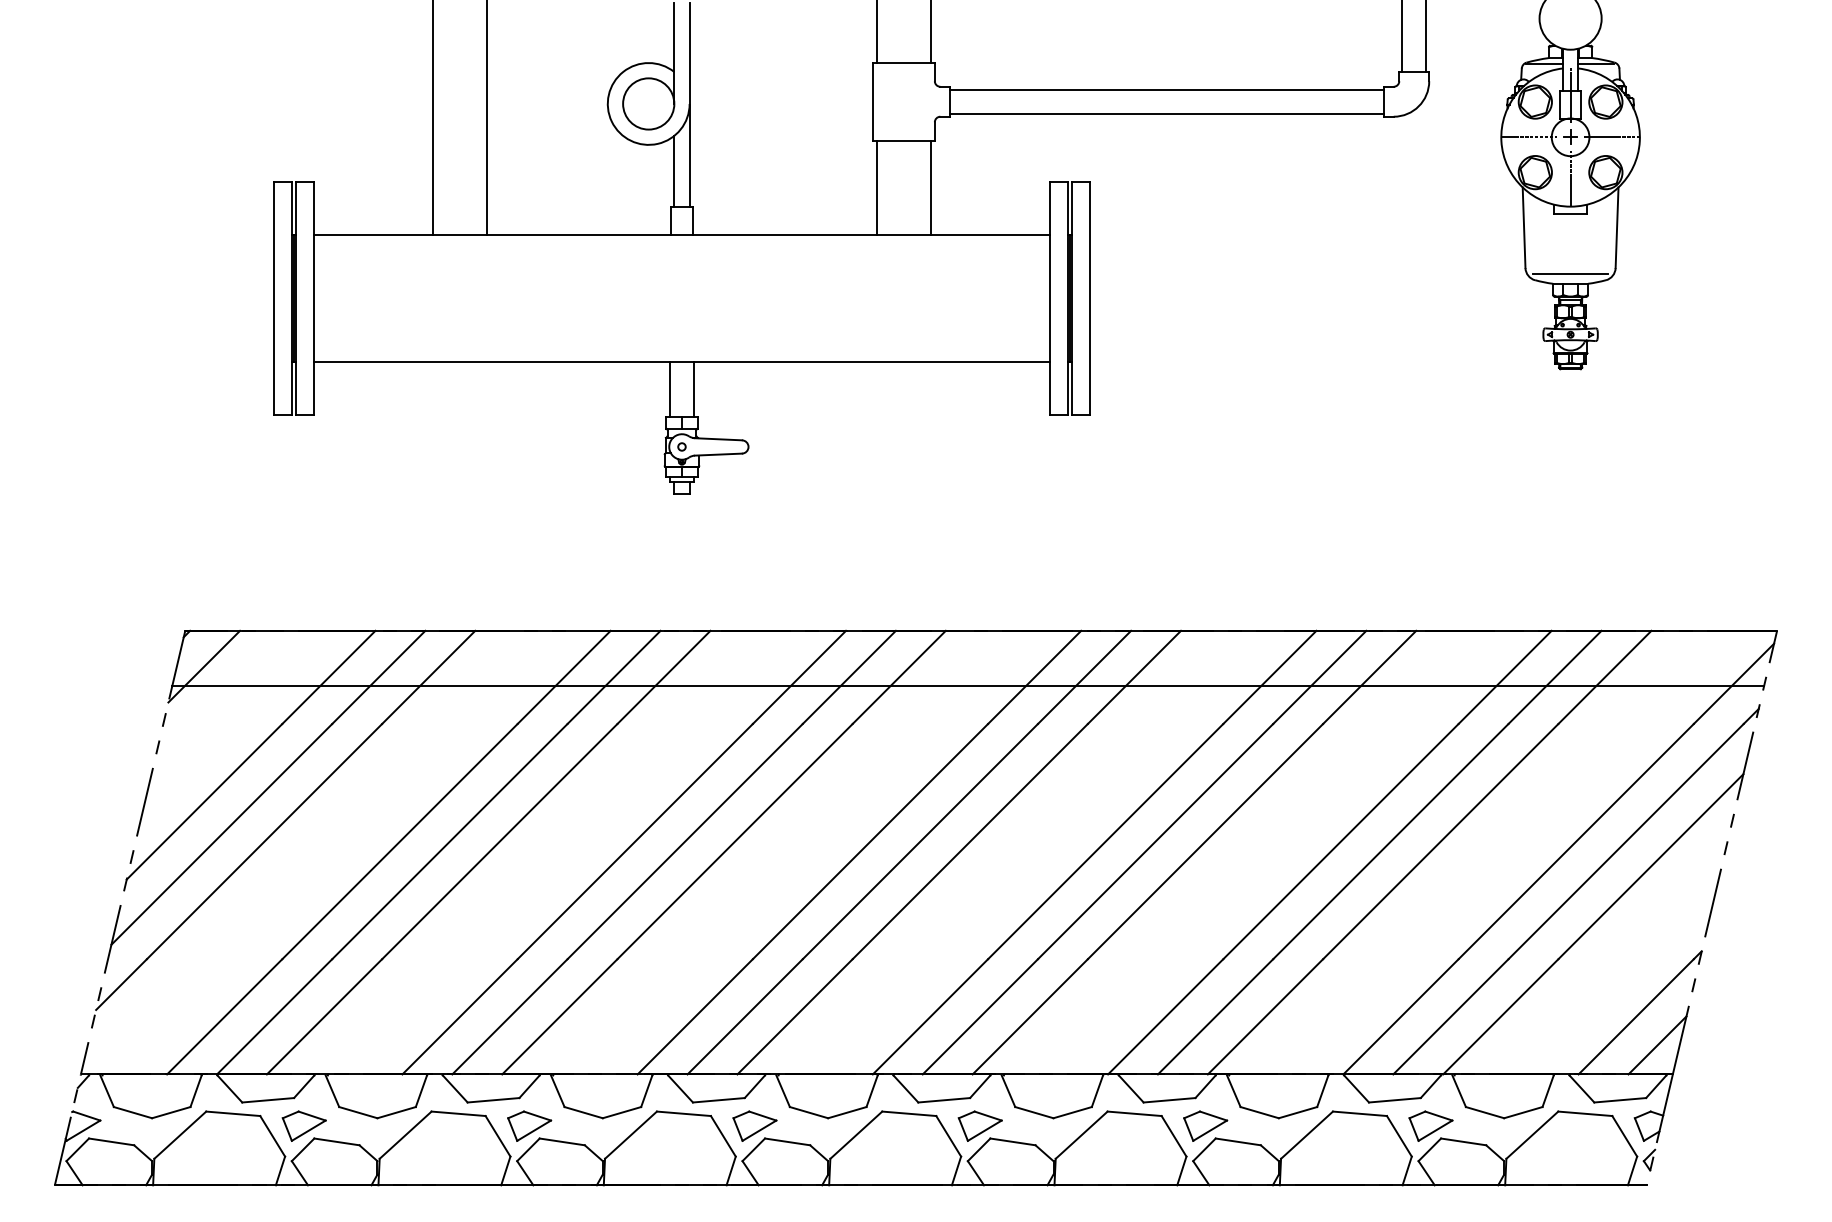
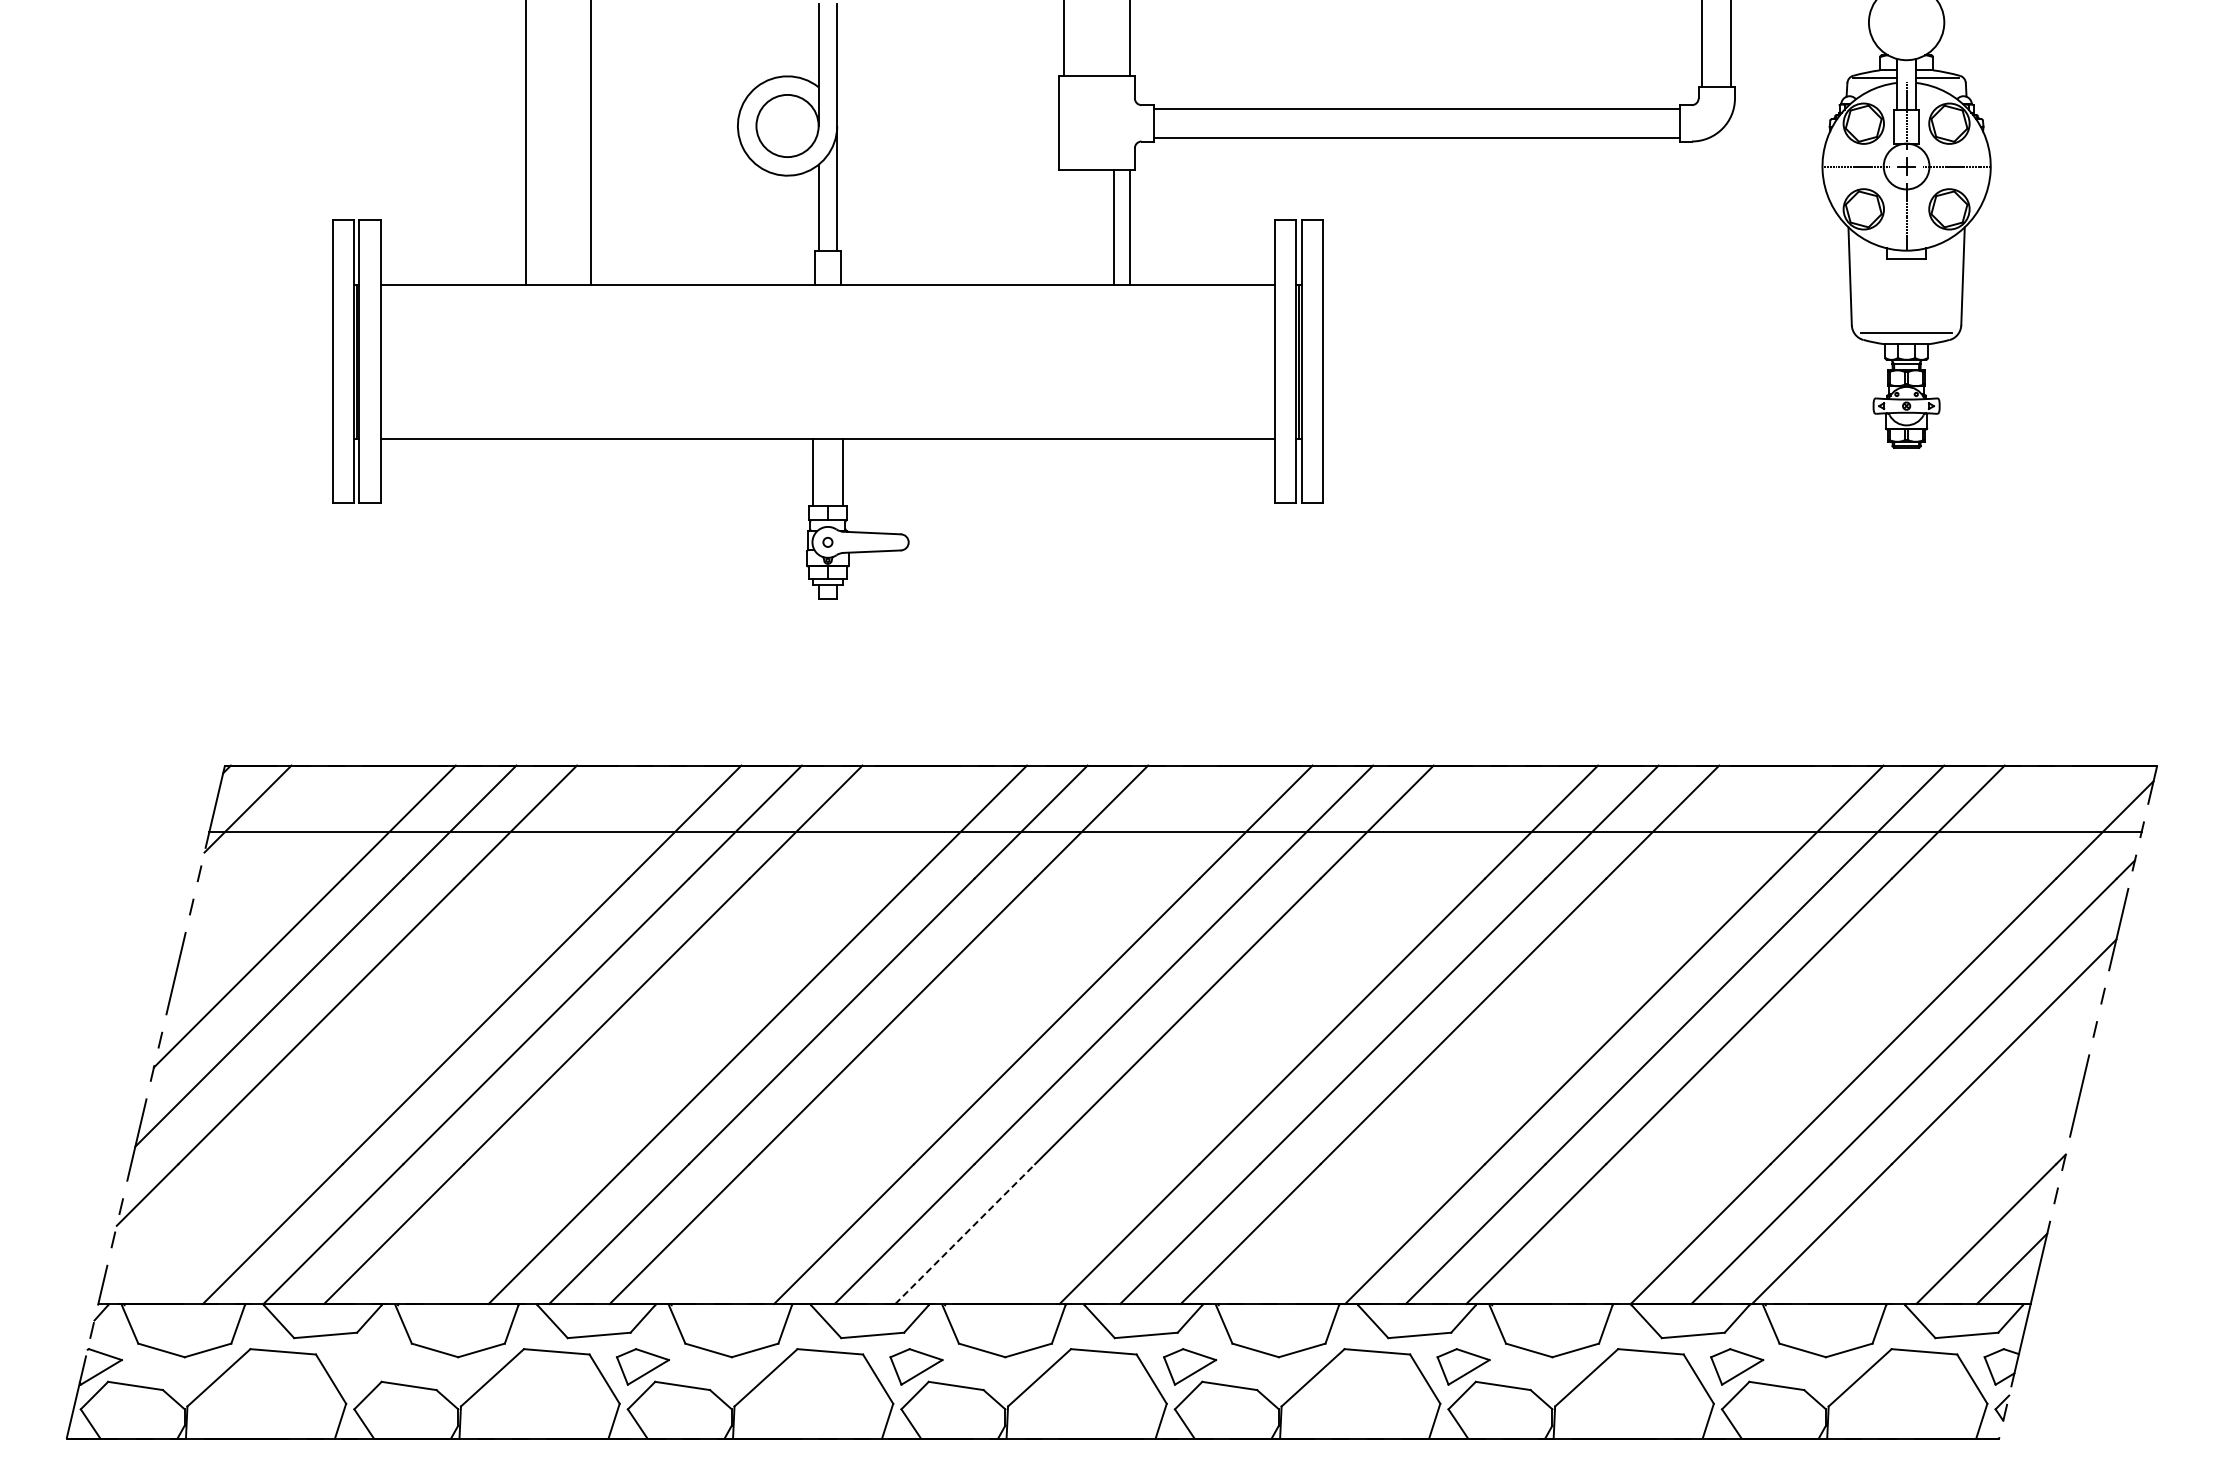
line: (876, 187) -> (1114, 227), moved
line: (795, 1017) -> (965, 1234), solid -> dashed
part: (304, 1125) -> (369, 1366), removed

